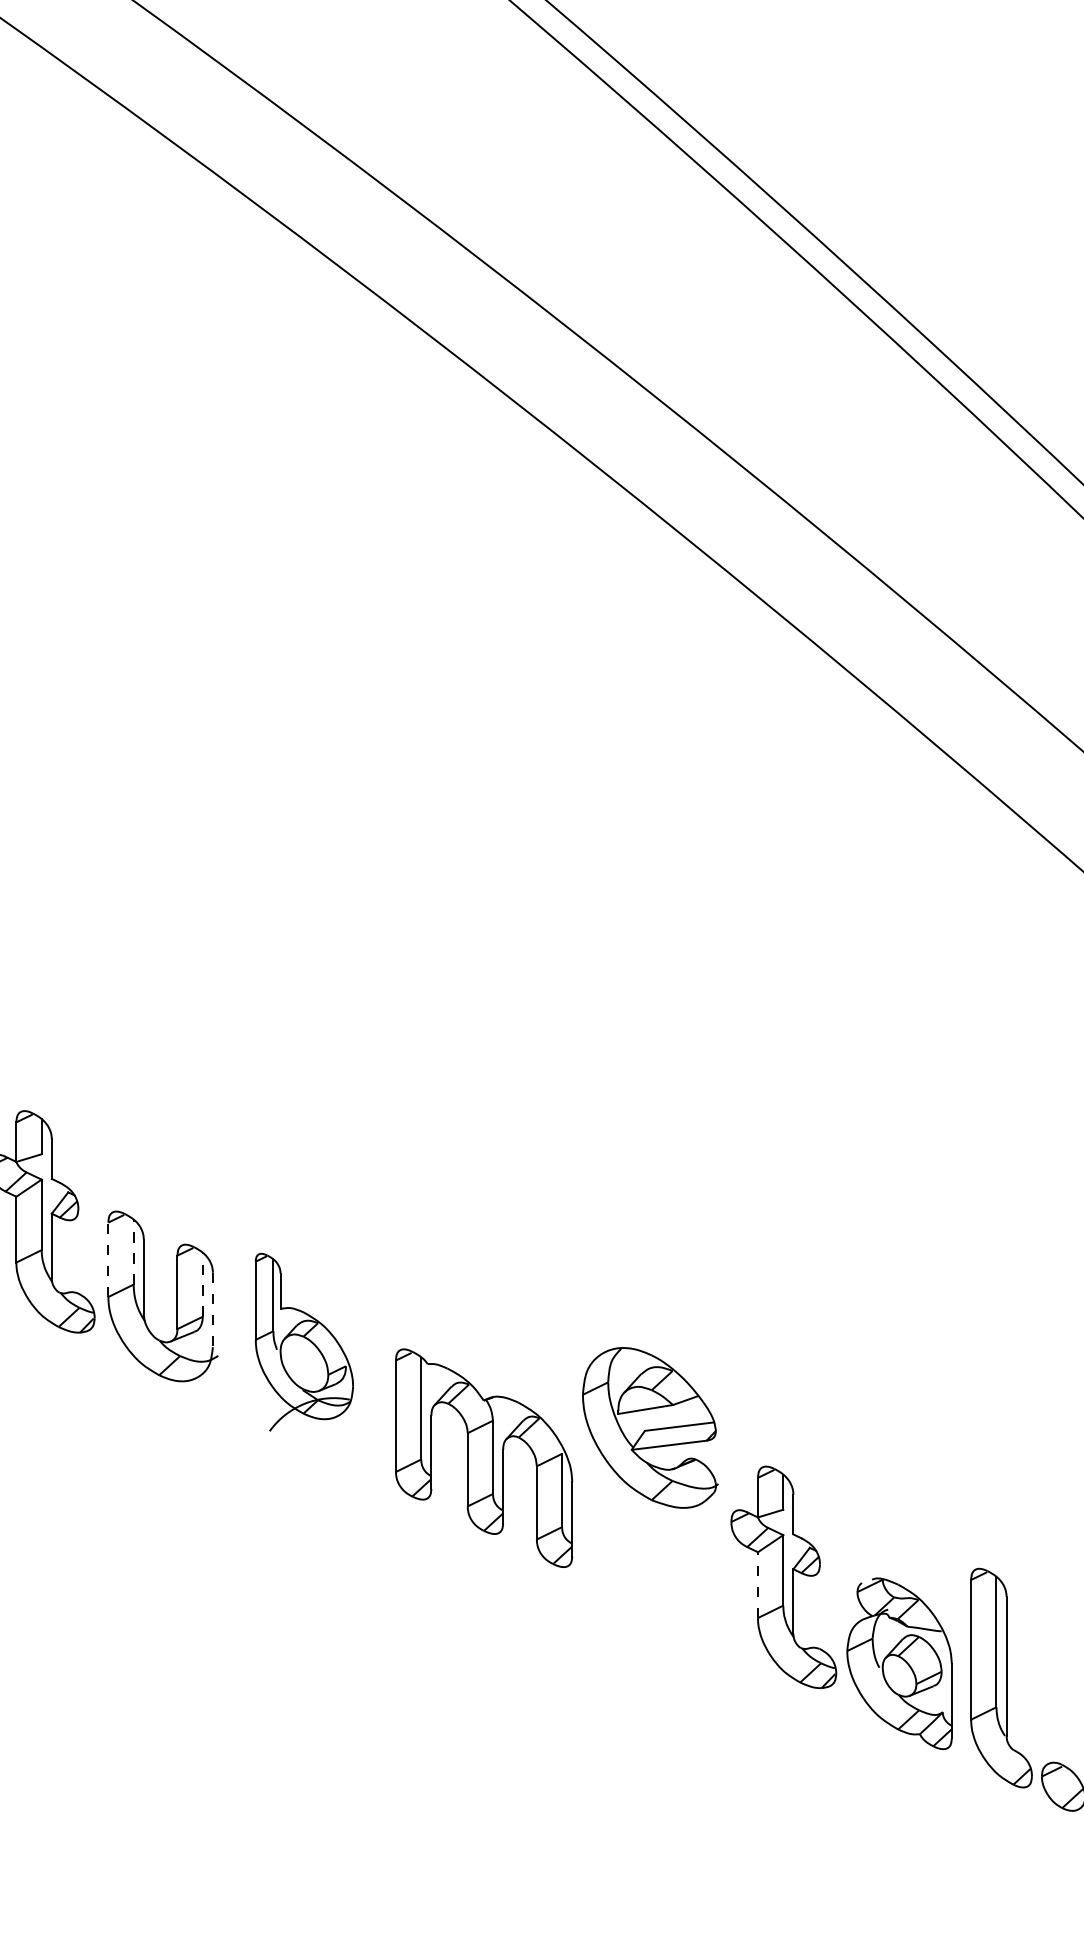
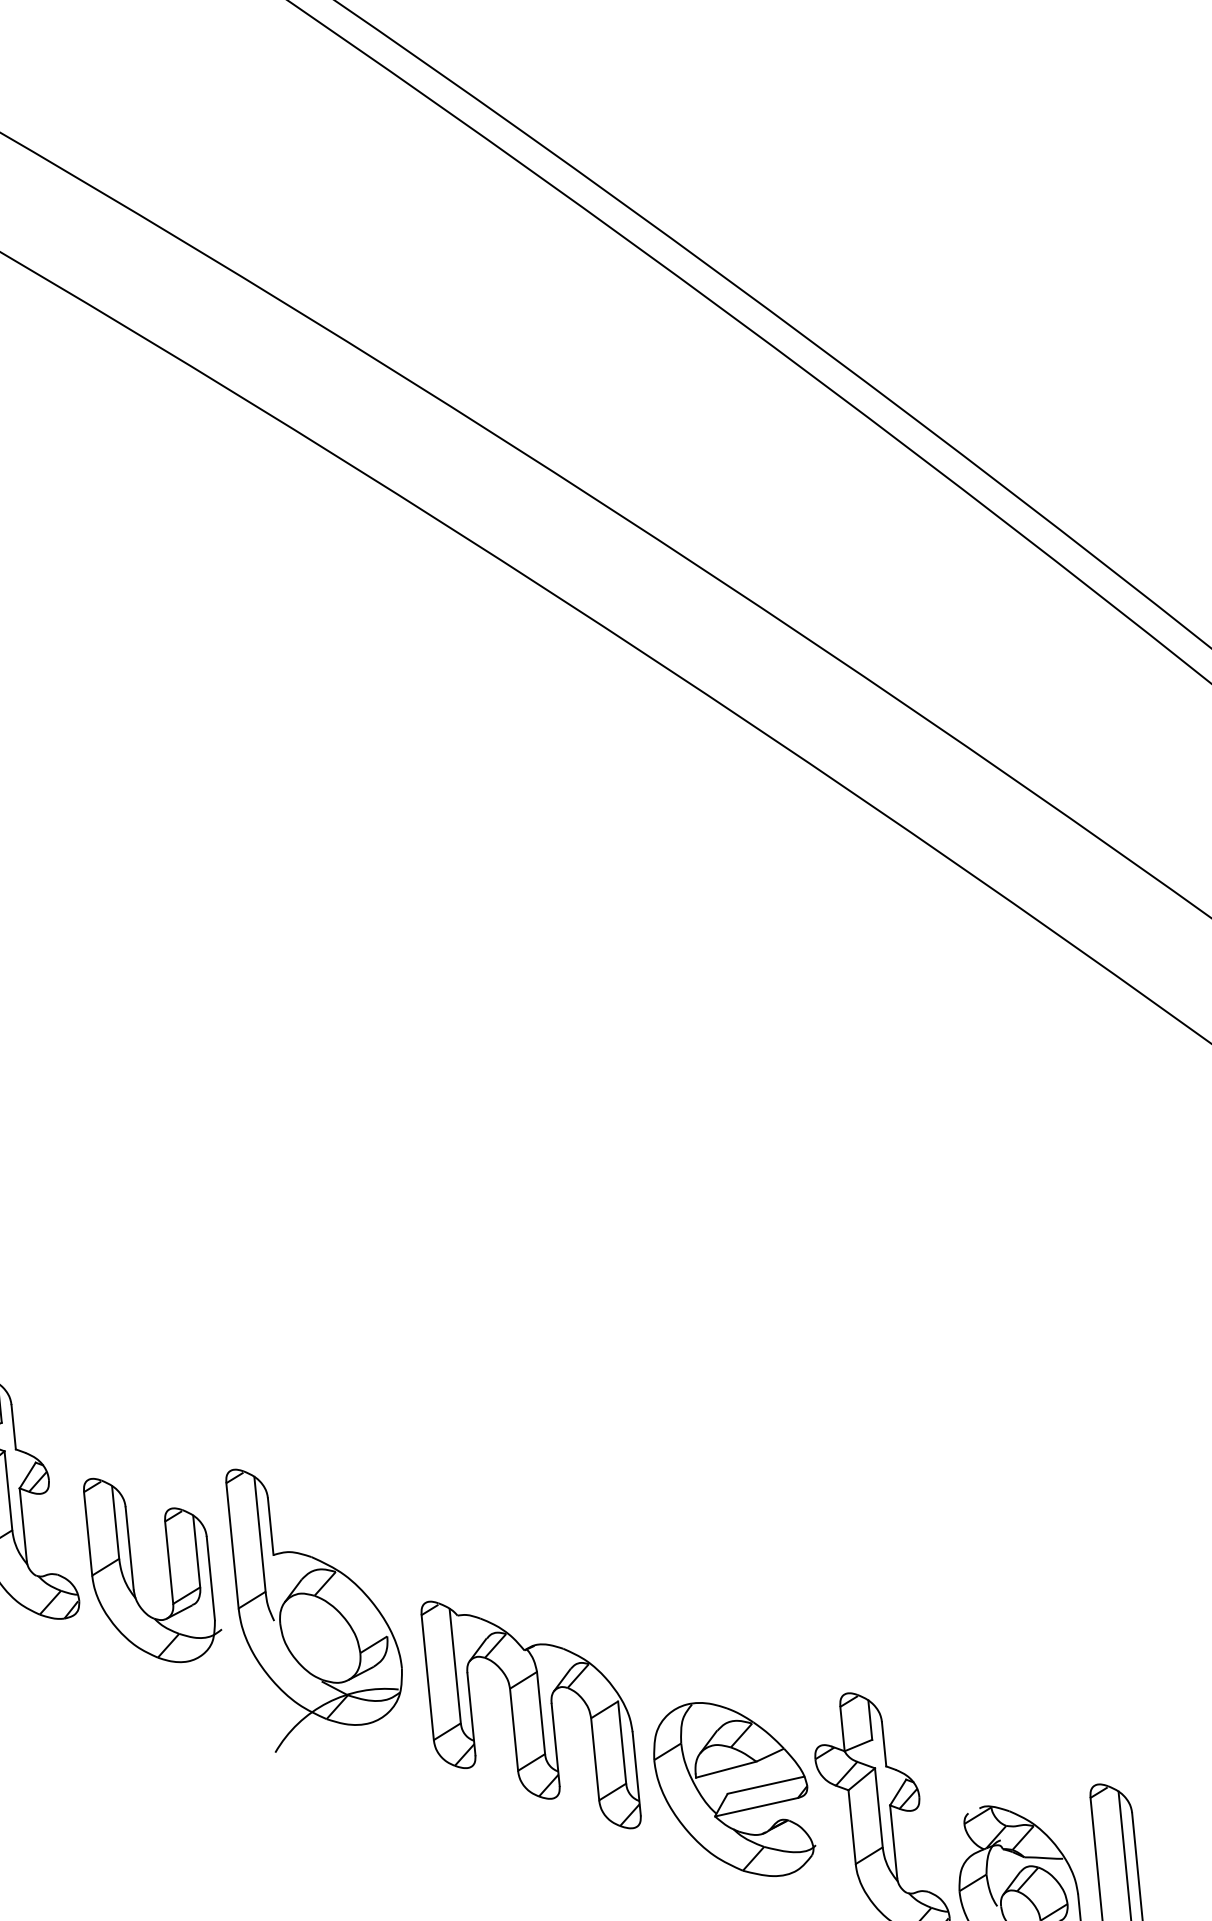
line: (133, 1251) -> (115, 1521), dashed -> solid
line: (108, 1259) -> (88, 1533), dashed -> solid
line: (202, 1284) -> (196, 1551), dashed -> solid
line: (212, 1310) -> (210, 1579), dashed -> solid
part: (304, 1342) -> (317, 1604), size x1.43
part: (650, 1427) -> (733, 1789), moved
line: (757, 1585) -> (851, 1827), dashed -> solid

